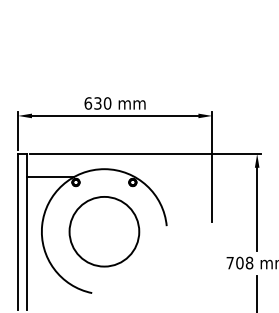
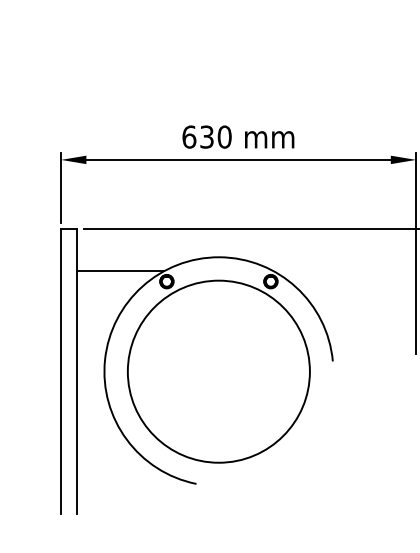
circle: (104, 231) -> (219, 371), size x1.43

